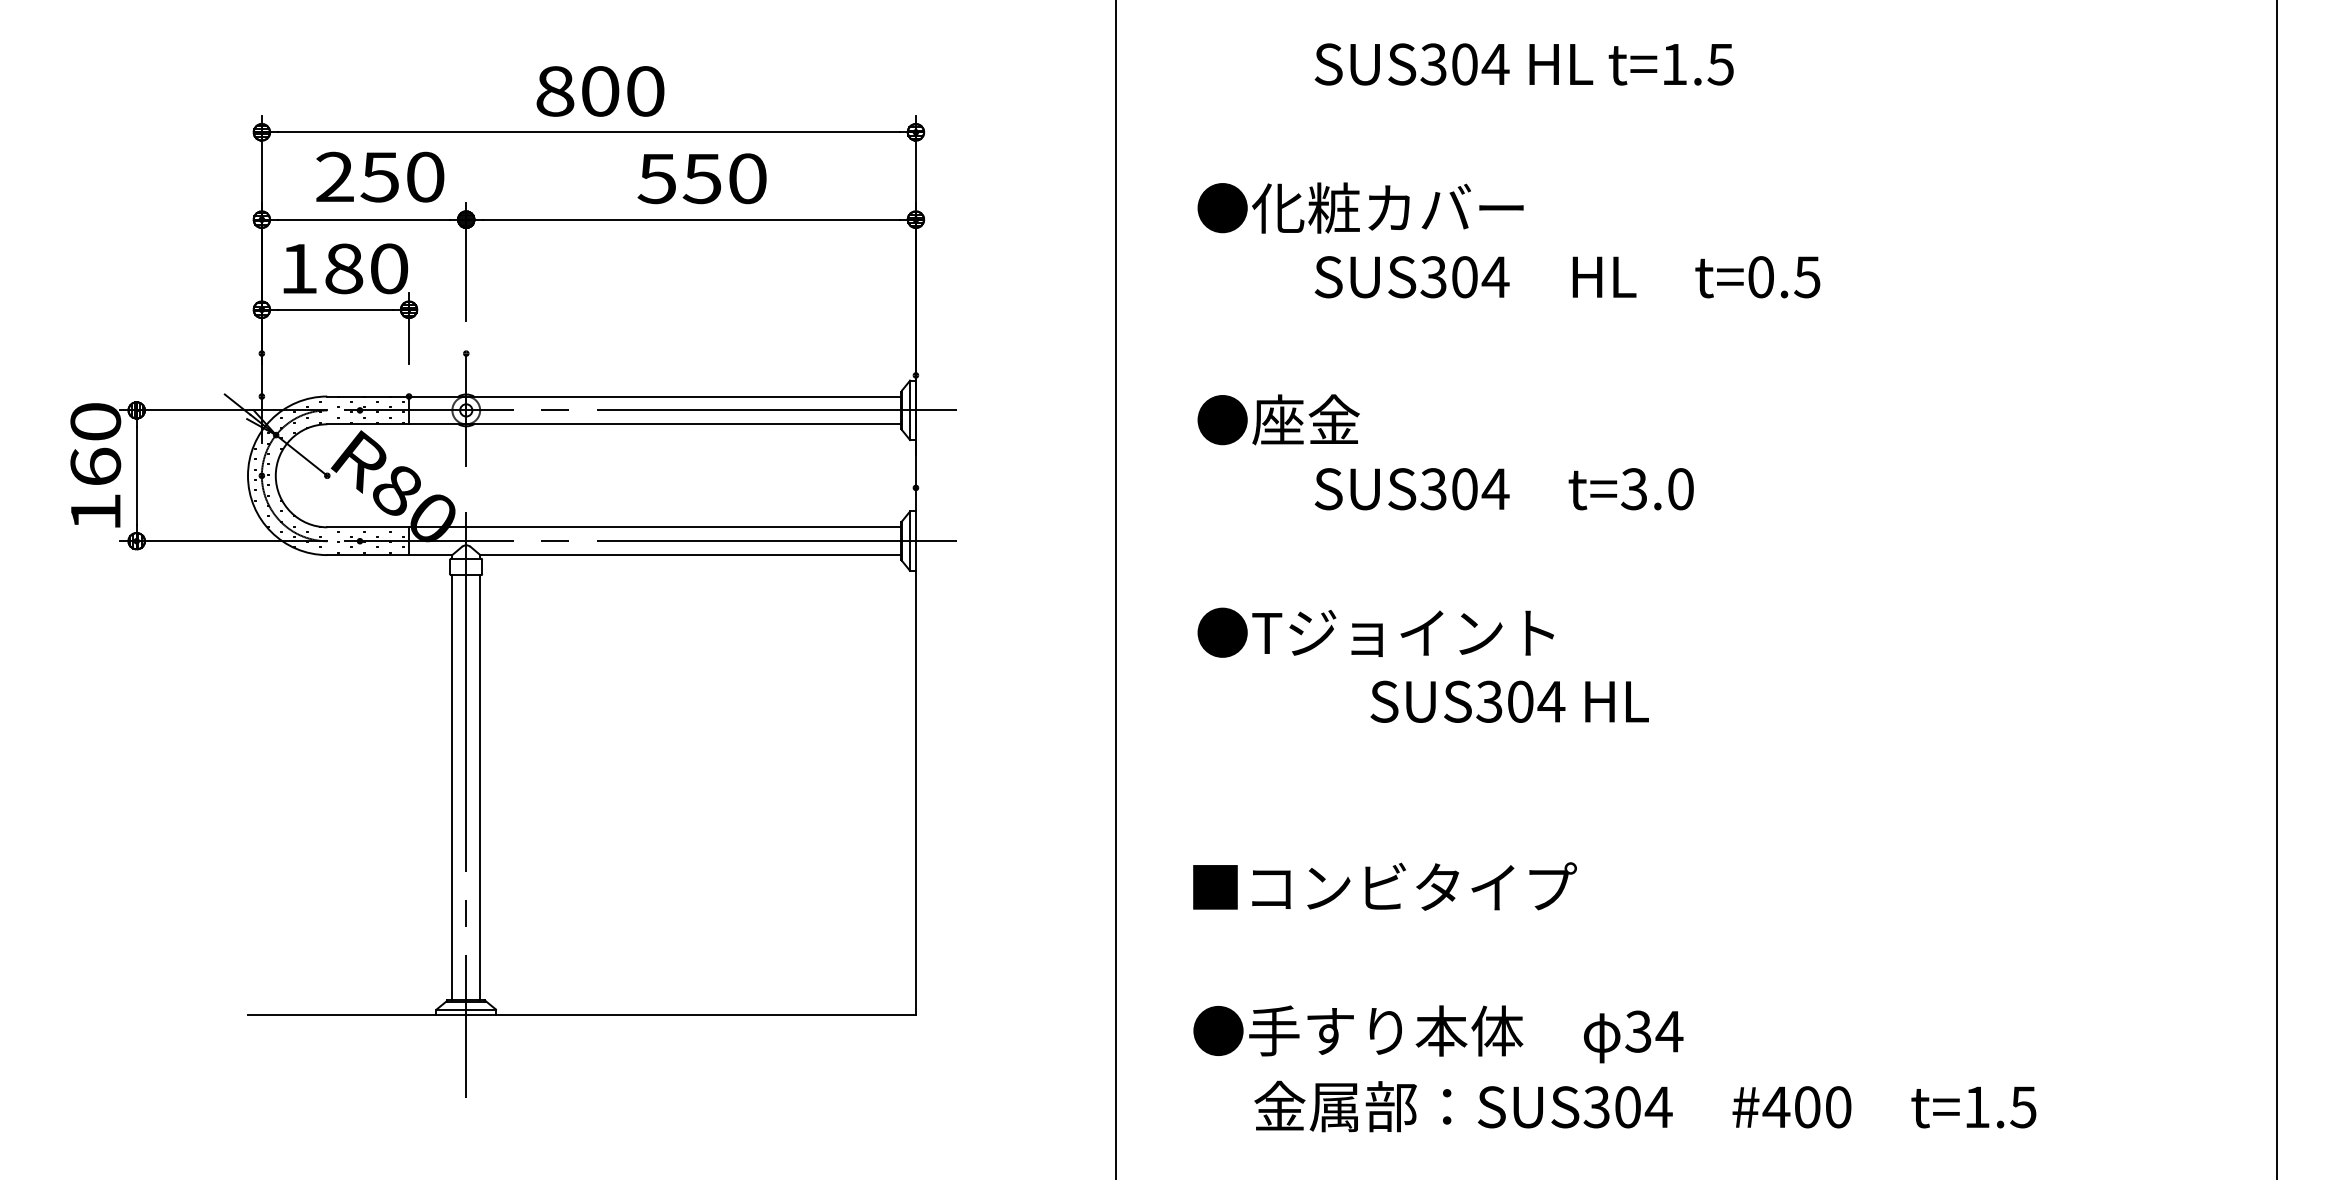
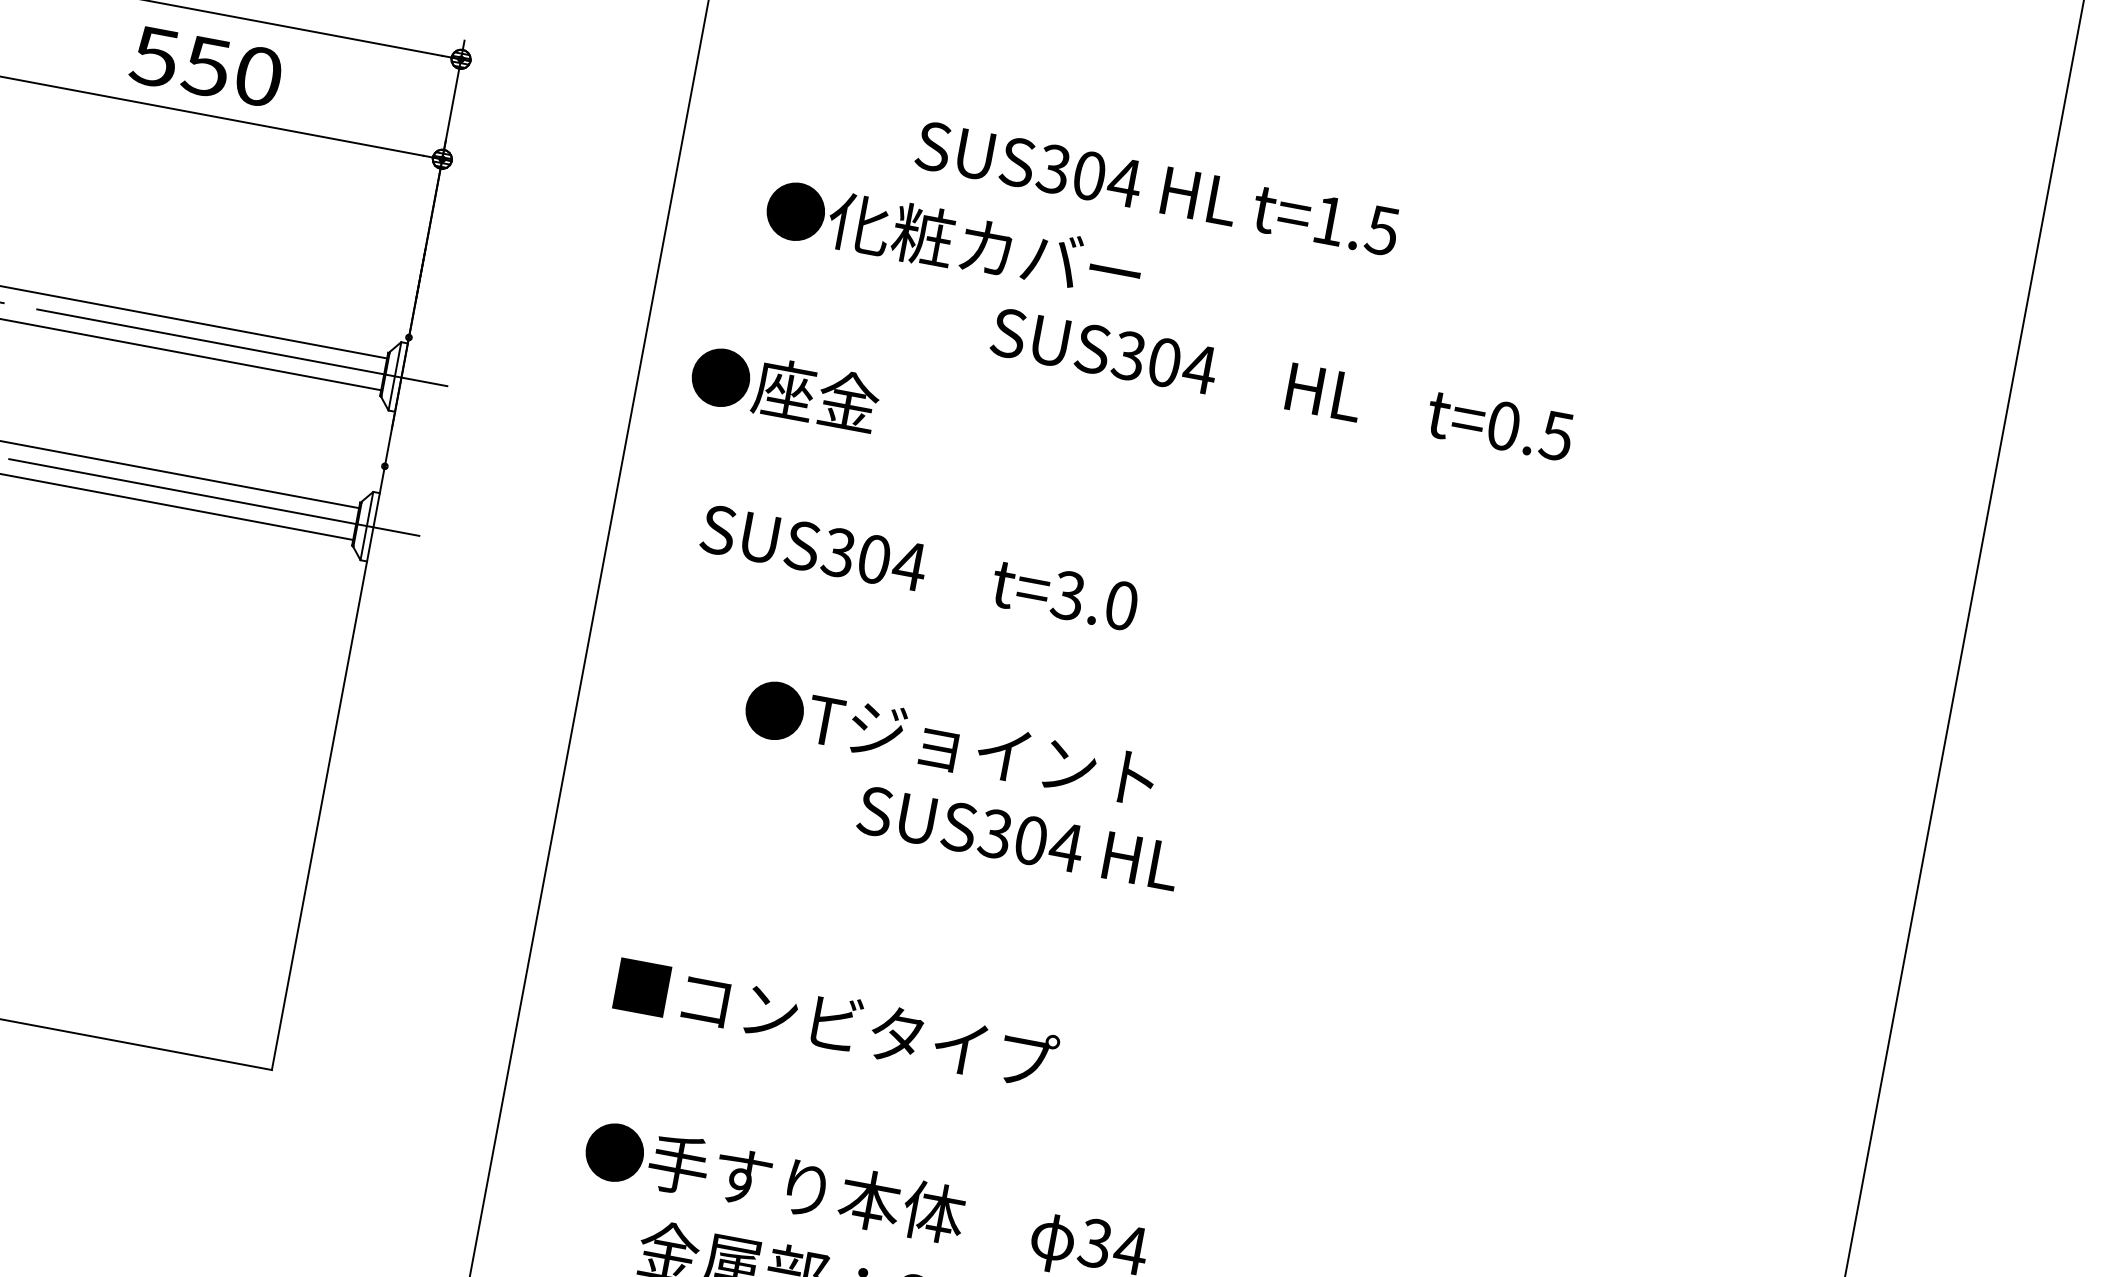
text: (1523, 64) -> (1156, 188), moved
text: (1567, 277) -> (1282, 384), moved
text: (1278, 419) -> (785, 389), moved
text: (1503, 489) -> (918, 568), moved
text: (1375, 632) -> (949, 743), moved

